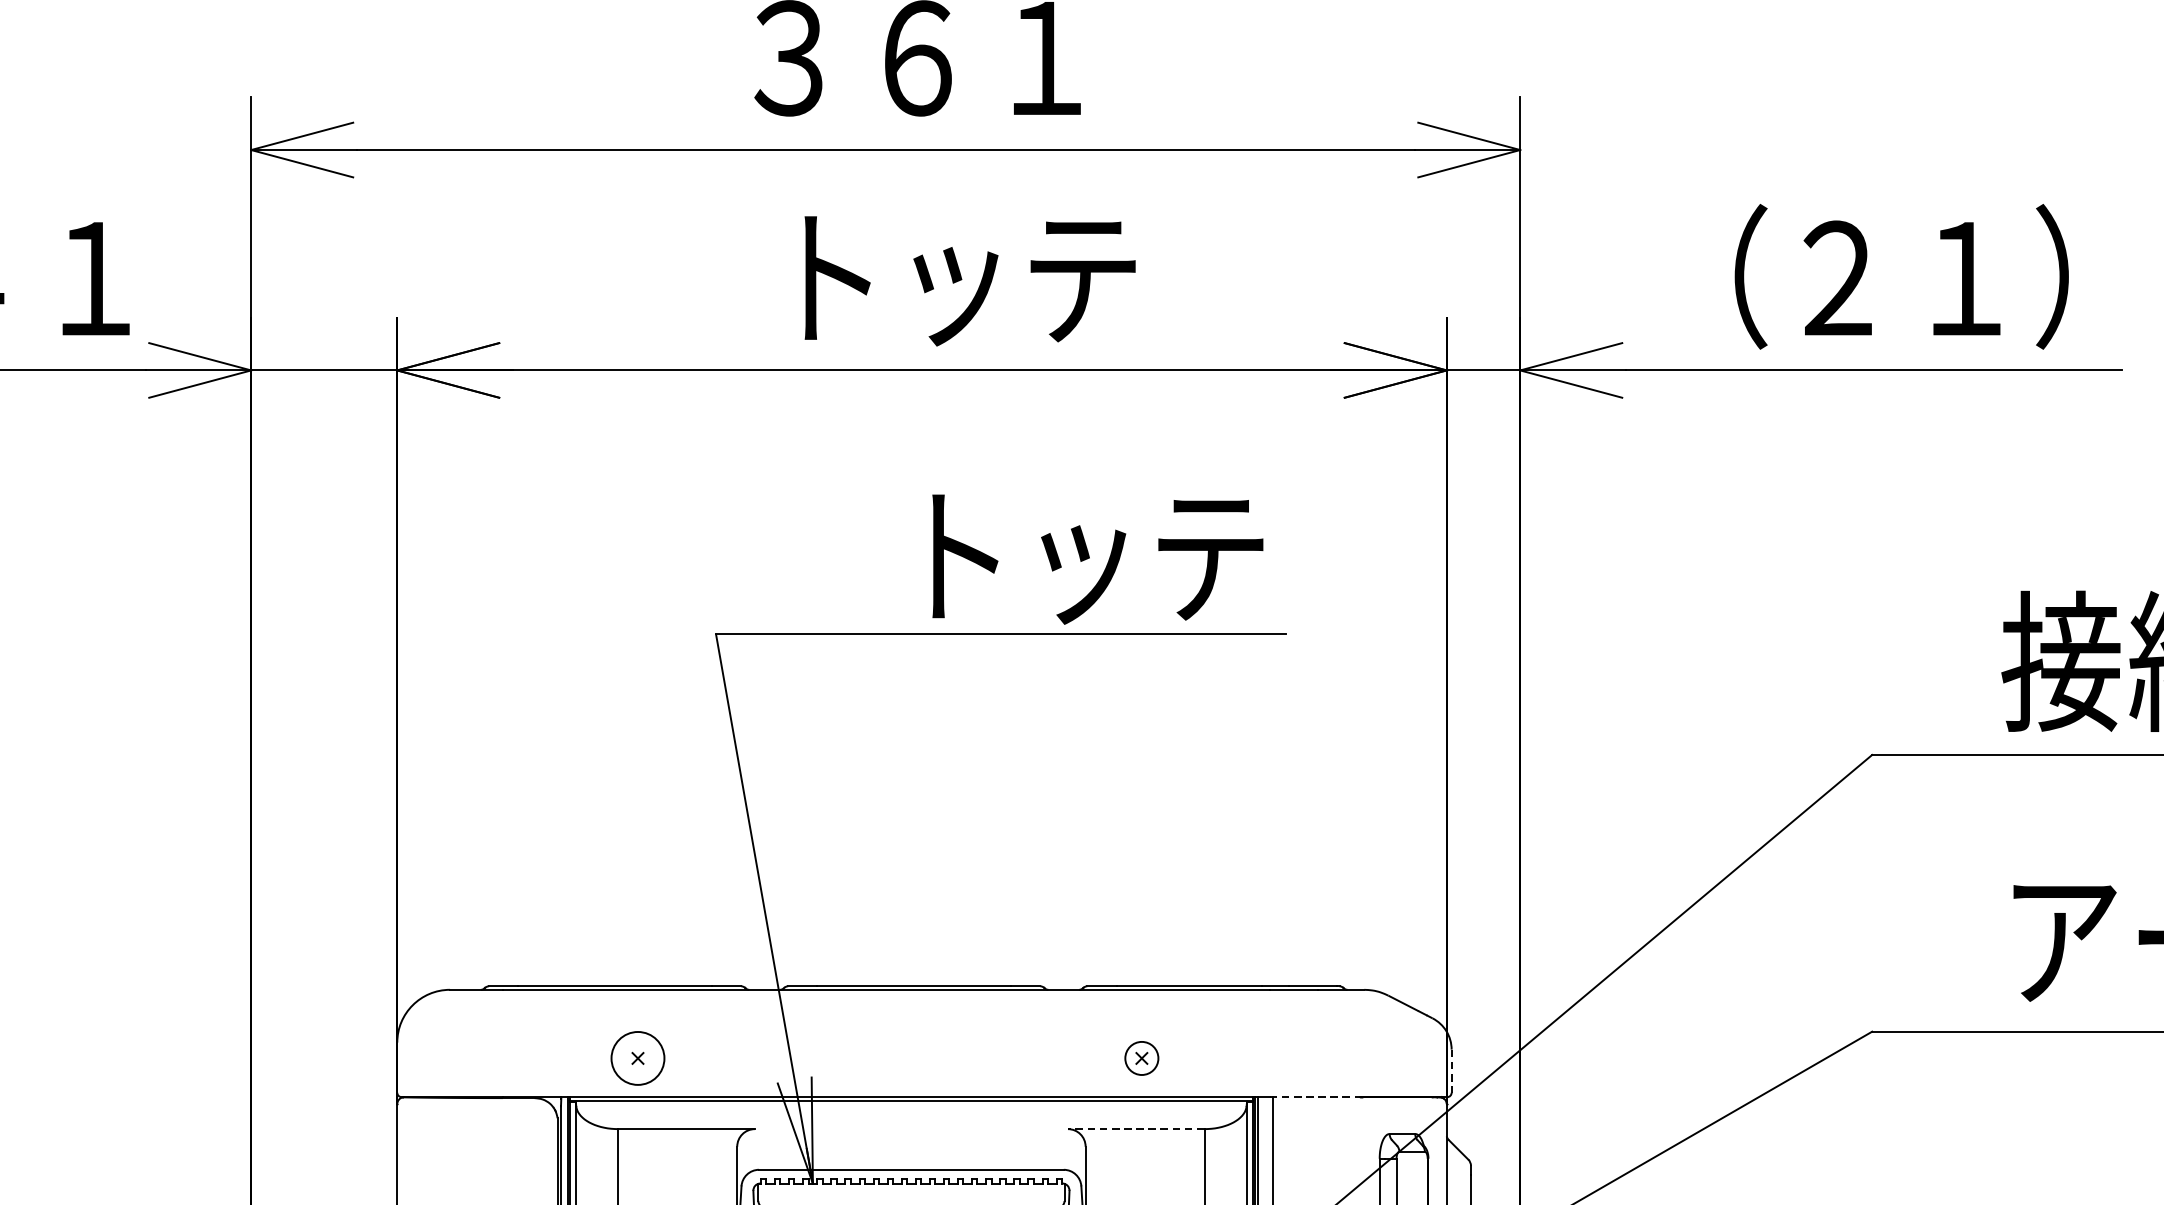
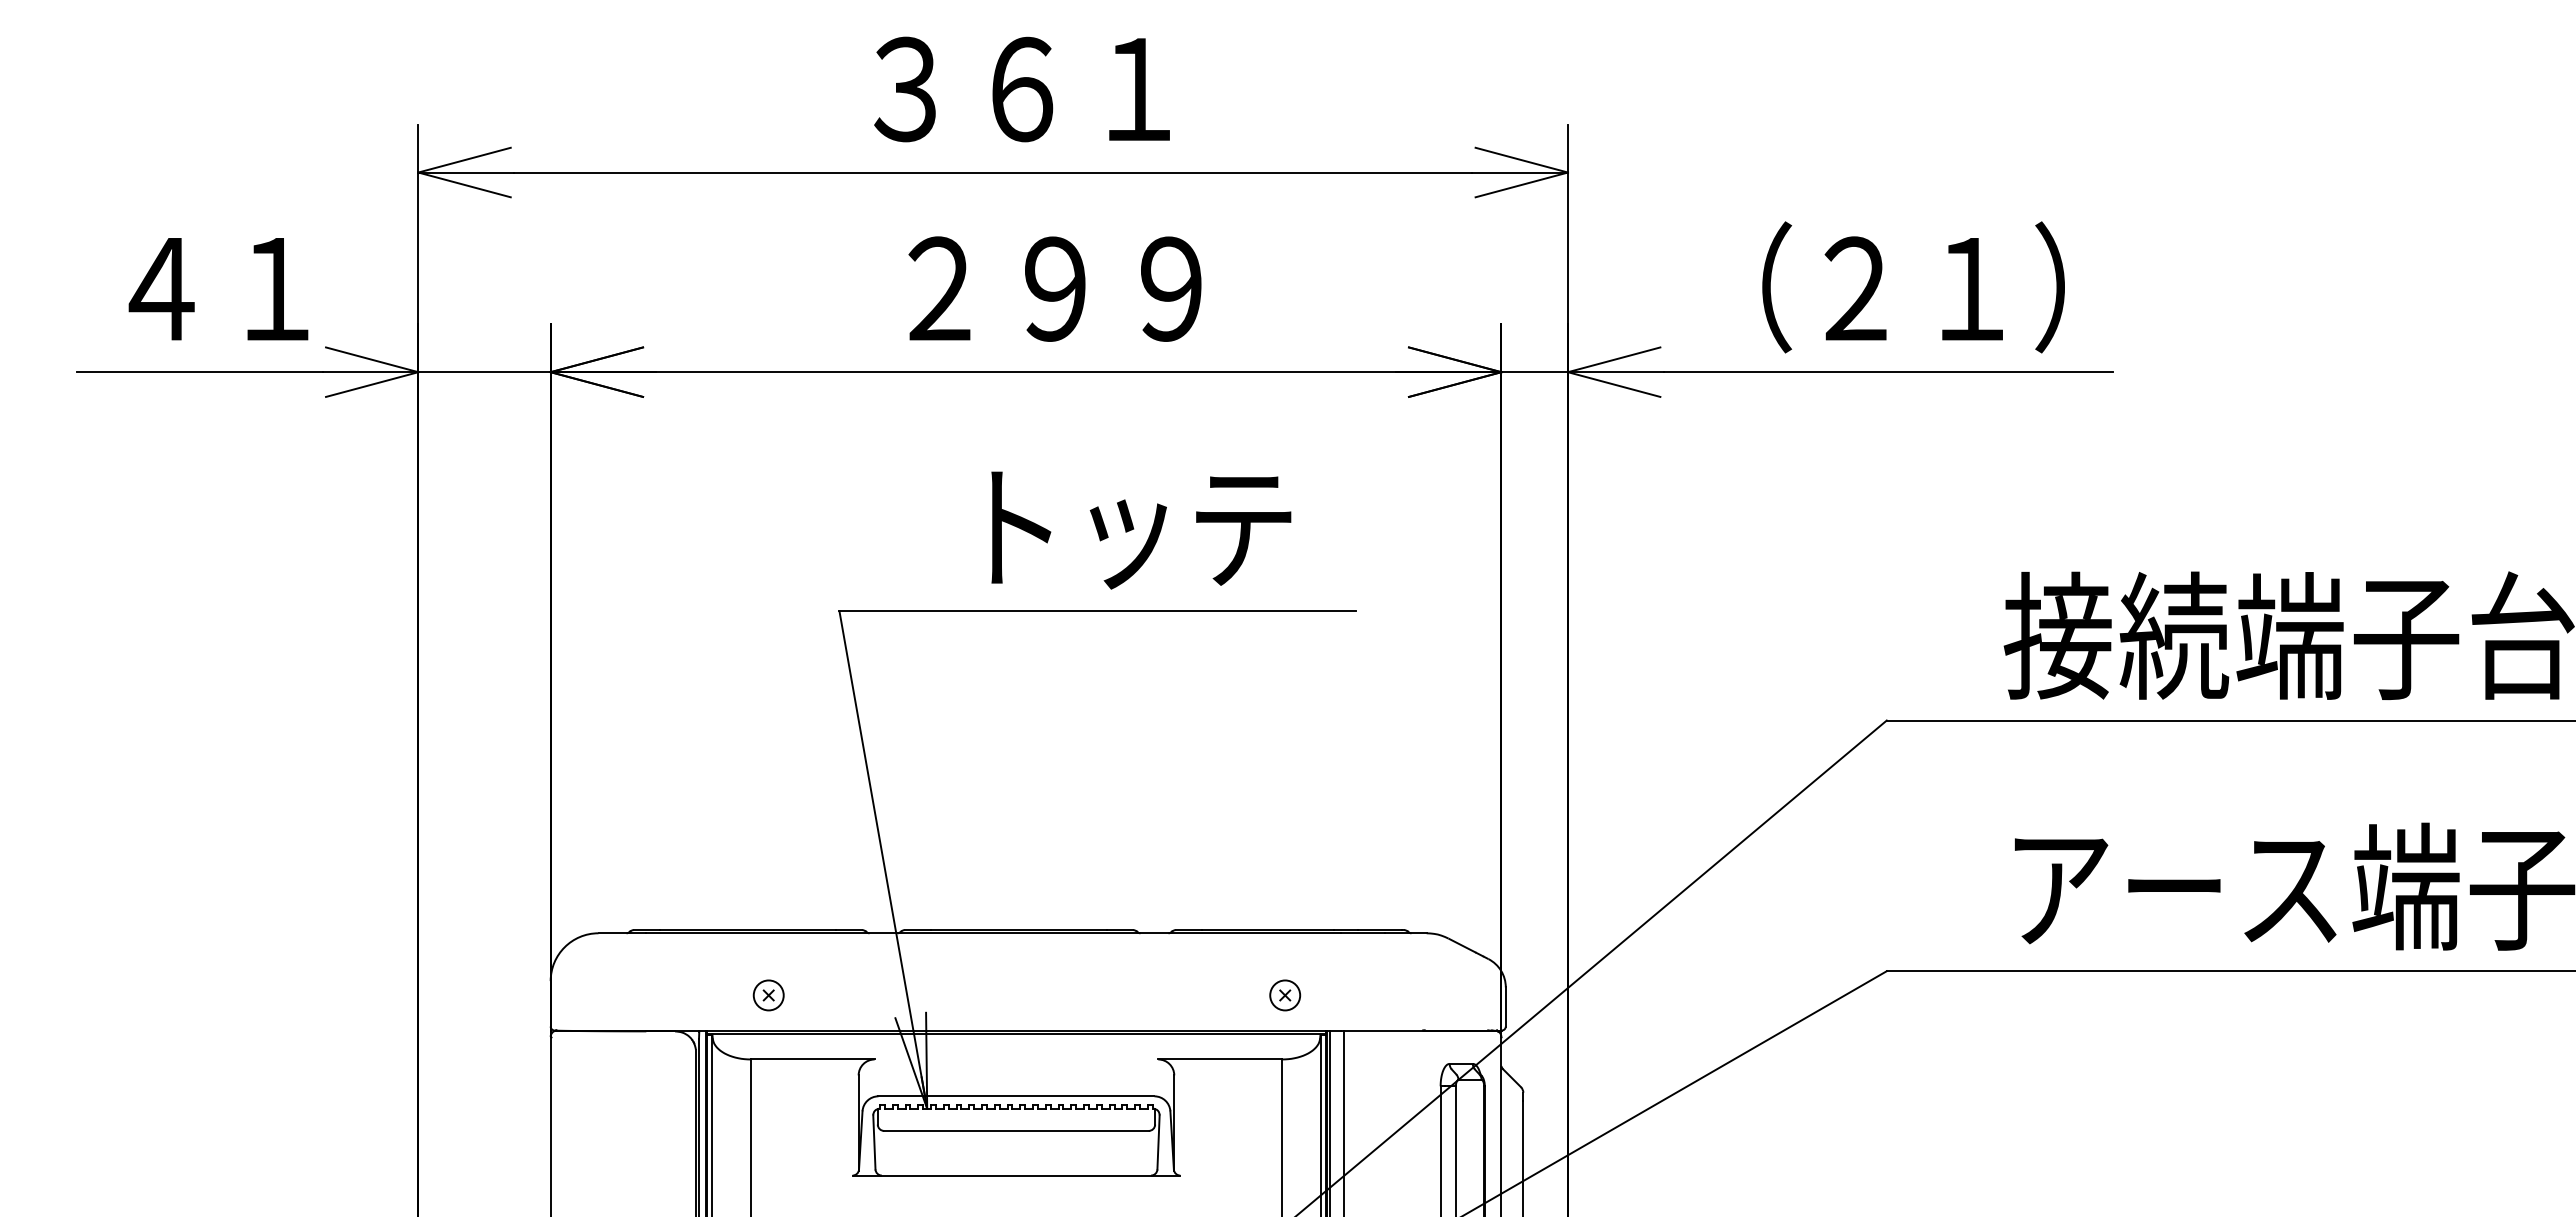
text: (963, 281) -> (1063, 291), トッテ -> ２９９
text: (1098, 559) -> (1141, 530), moved
circle: (637, 1058) -> (768, 995), size x0.62
part: (1142, 1058) -> (1285, 995), moved
line: (1451, 1071) -> (1505, 1007), dashed -> solid
line: (1315, 1097) -> (1382, 1030), dashed -> solid
line: (1136, 1129) -> (1220, 1059), dashed -> solid

